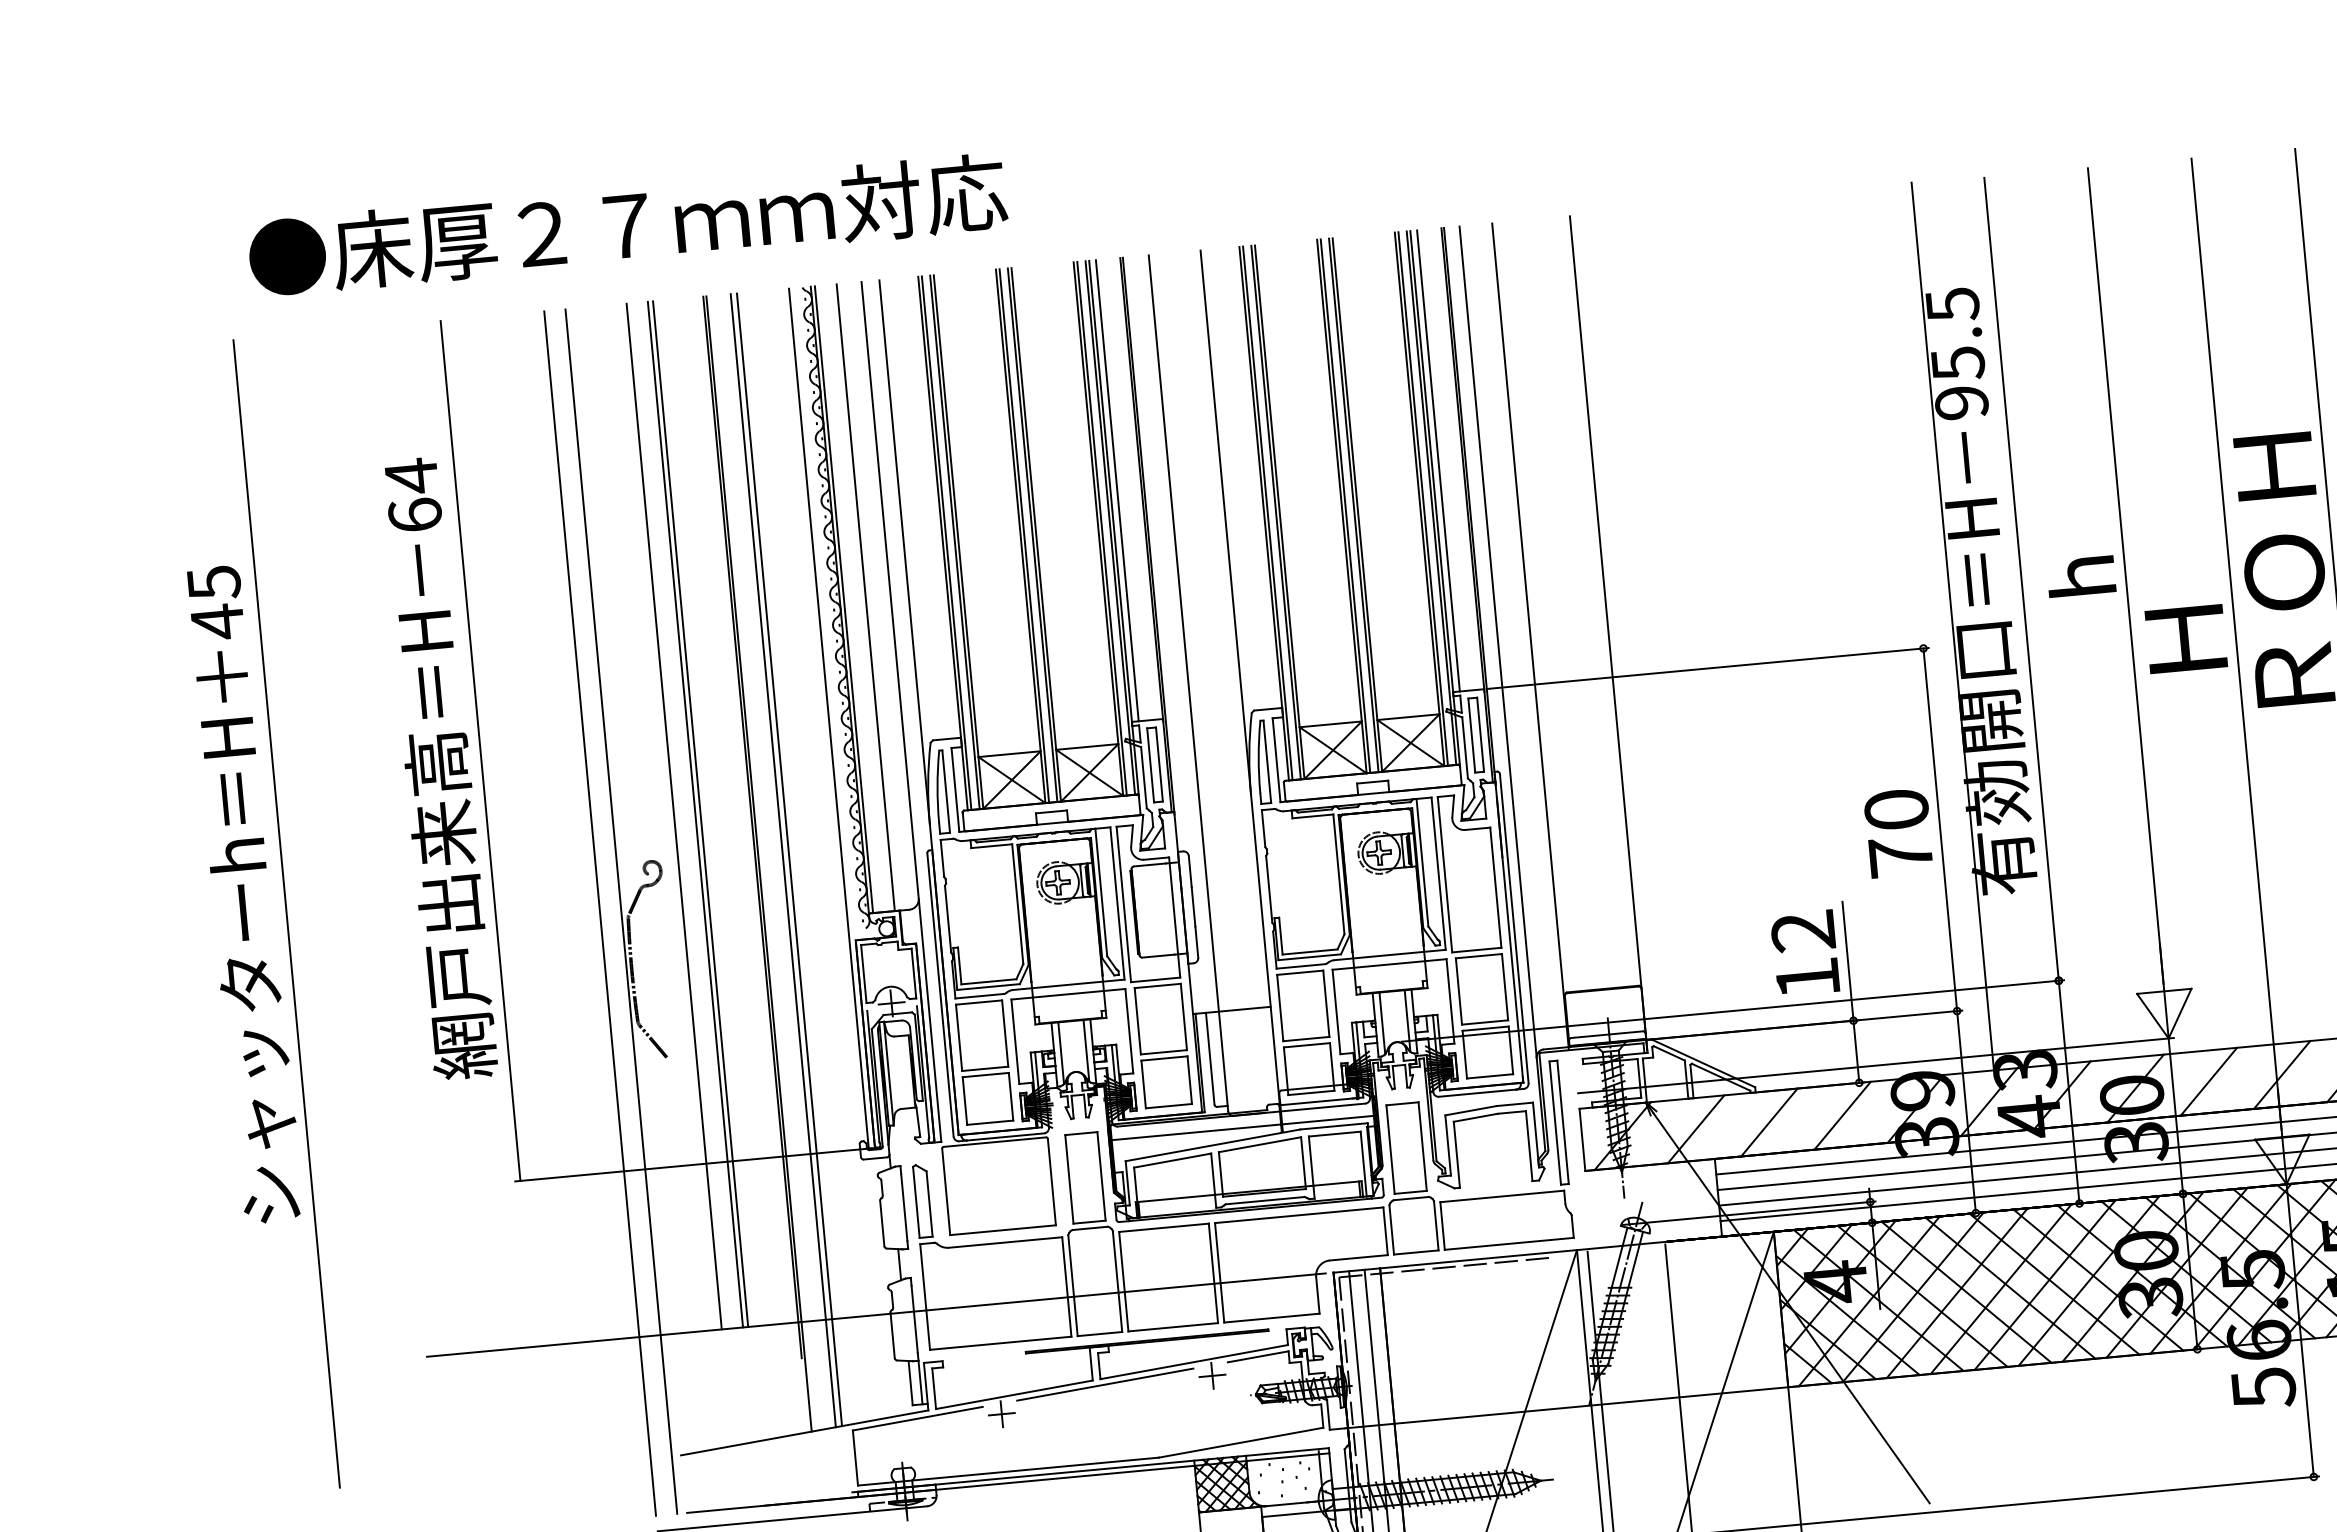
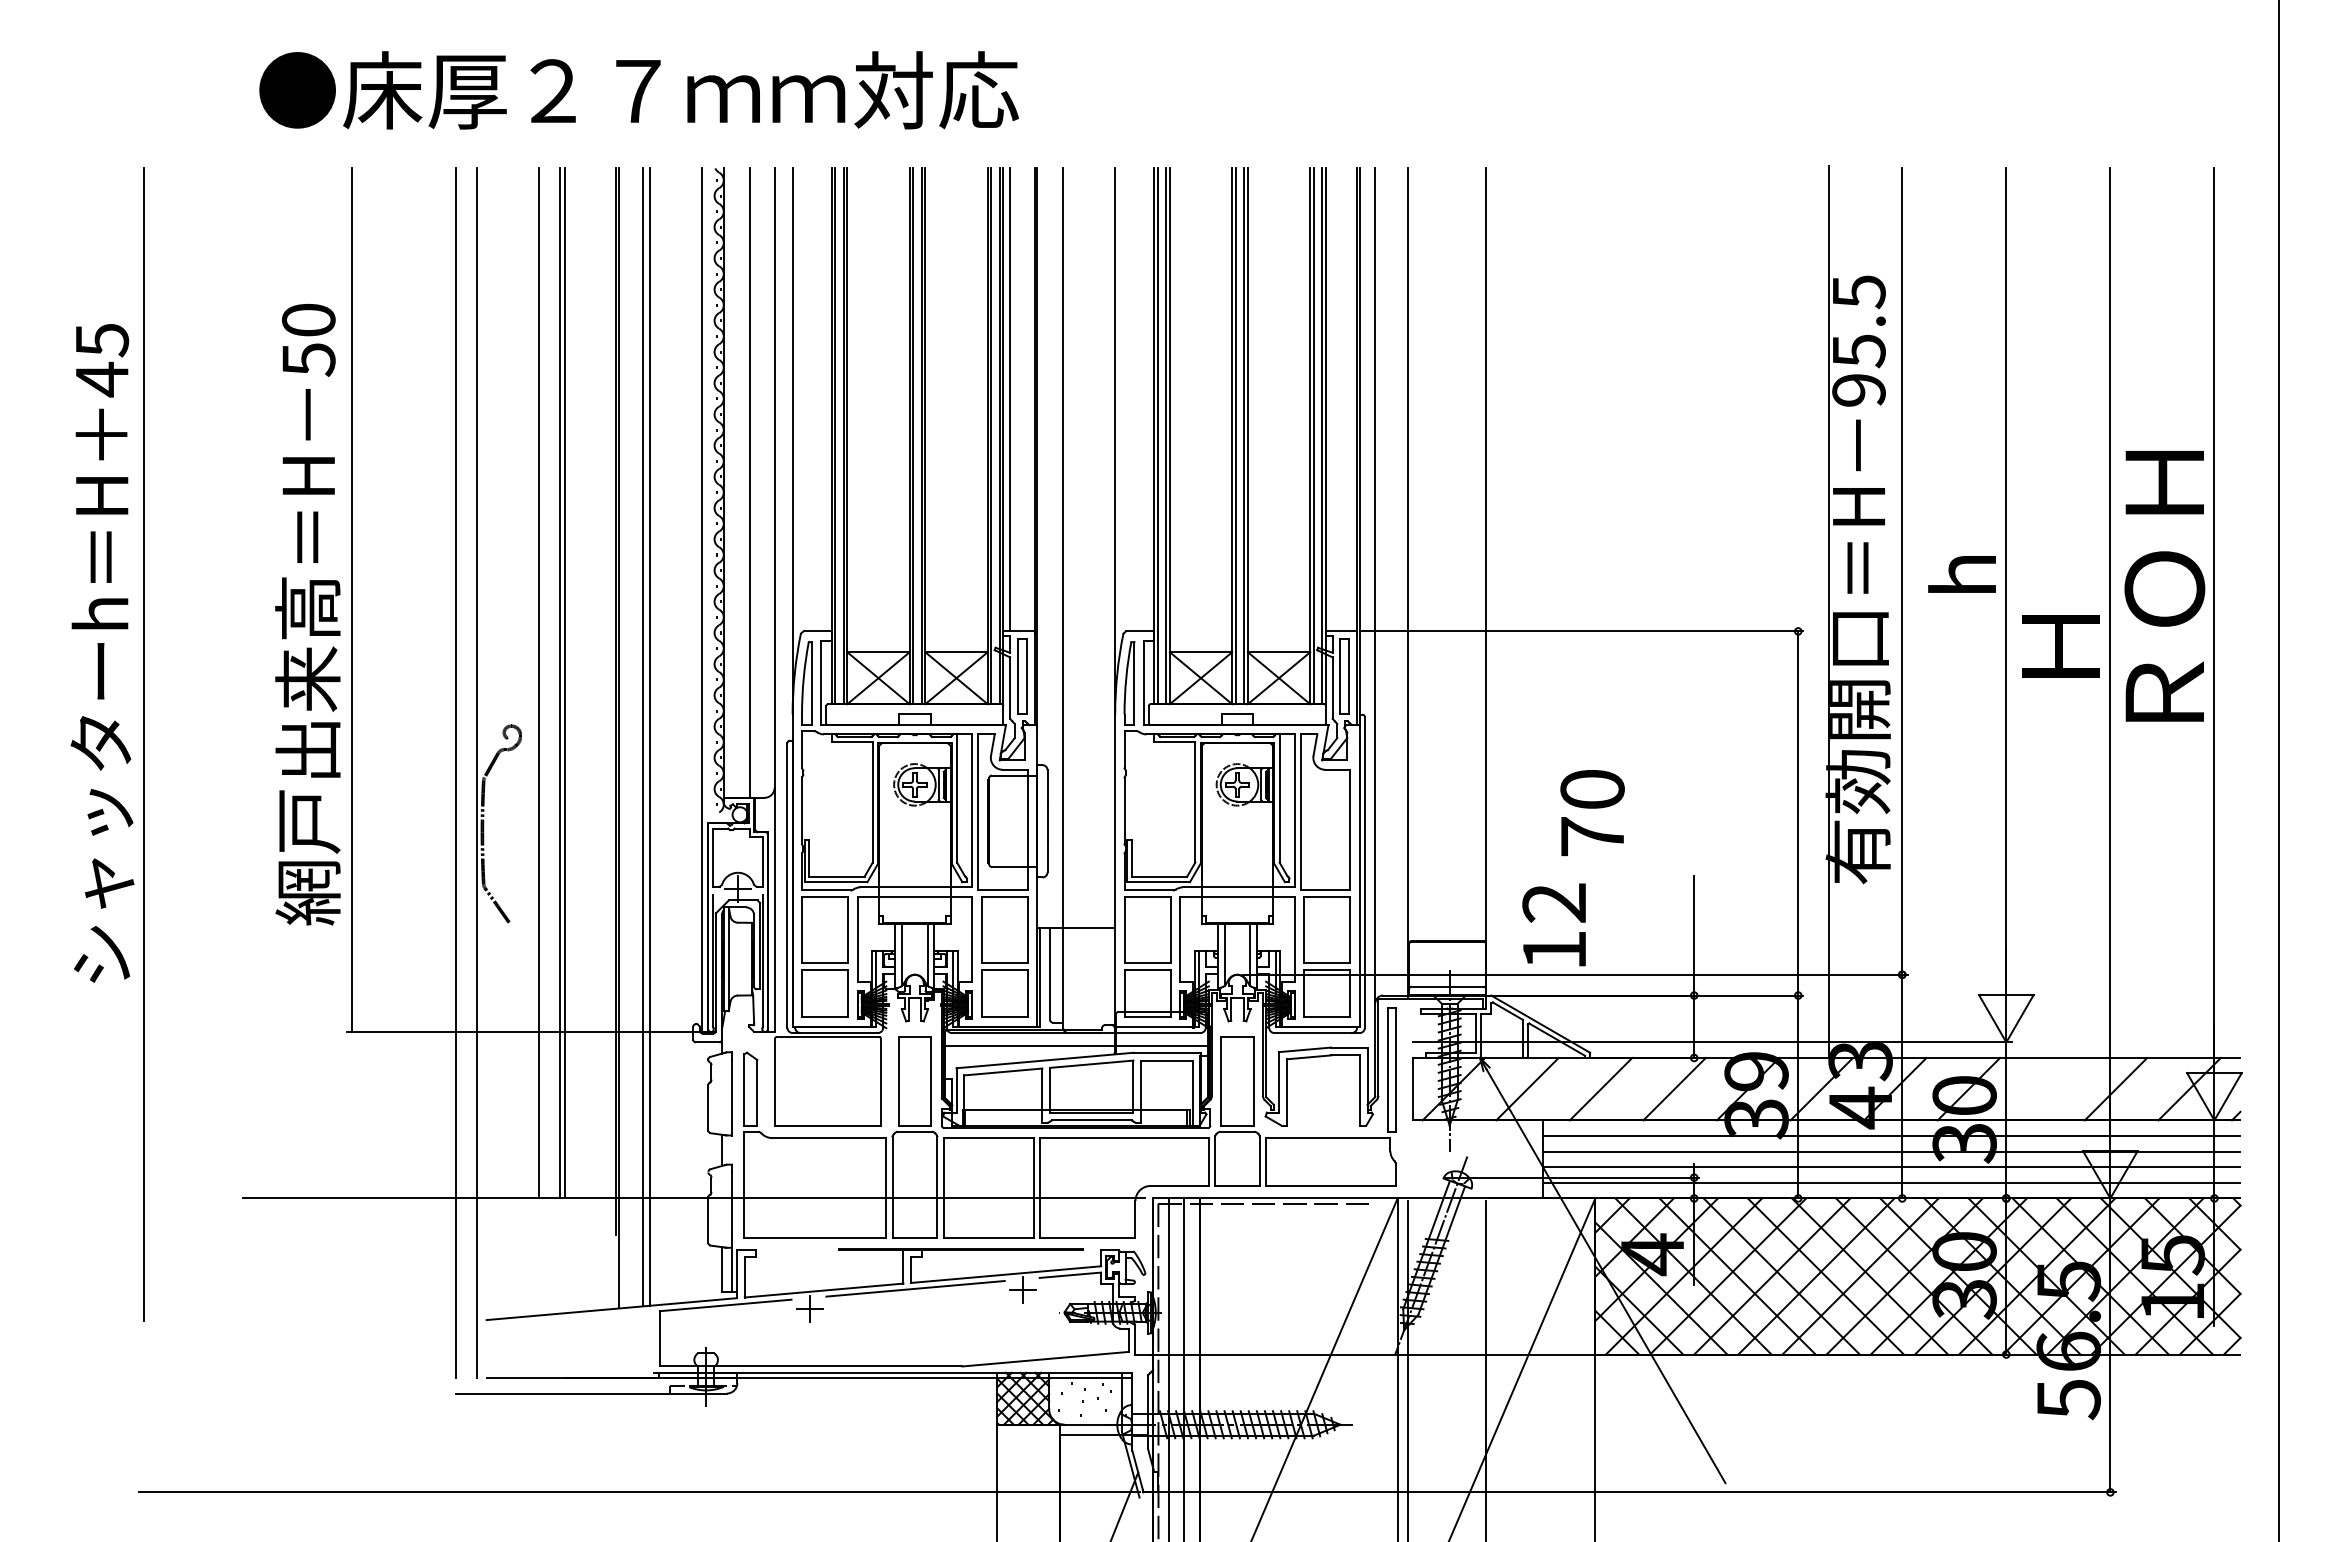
text: (627, 225) -> (638, 90), moved
line: (1438, 460) -> (1332, 399), removed
text: (413, 495) -> (308, 339), 64 -> 50
line: (843, 599) -> (727, 482), removed
text: (1898, 833) -> (1592, 813), moved
text: (243, 894) -> (102, 653), moved
text: (1804, 952) -> (1553, 924), moved
line: (2208, 1081) -> (2042, 1088), removed

